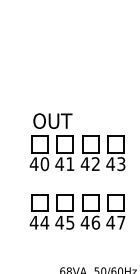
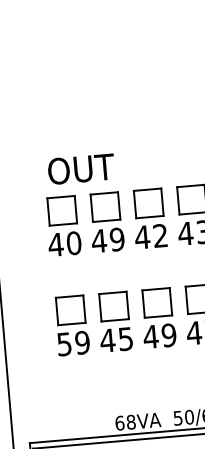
text: (70, 164) -> (117, 240), 41 -> 49
text: (39, 222) -> (73, 343), 44 -> 59
text: (95, 222) -> (168, 335), 46 -> 49

